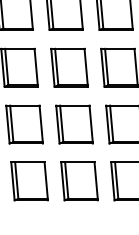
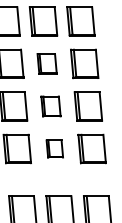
part: (68, 67) -> (46, 63), size x0.7
part: (73, 124) -> (50, 106), size x0.7
part: (79, 180) -> (54, 148), size x0.6

